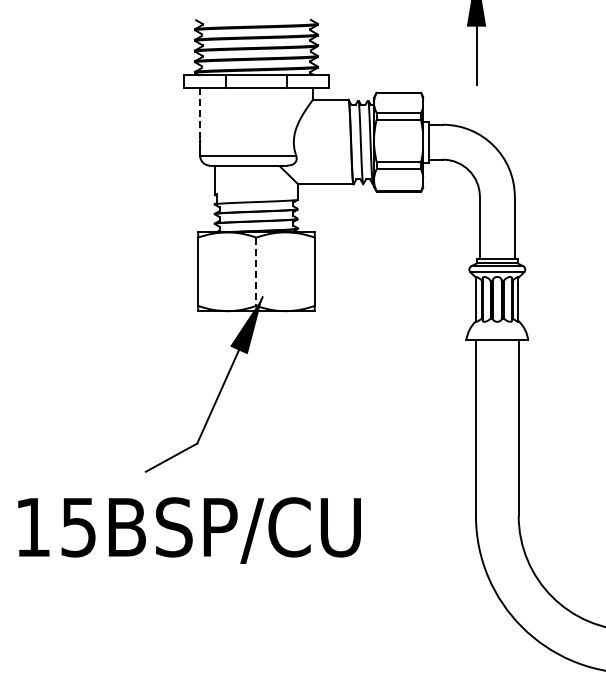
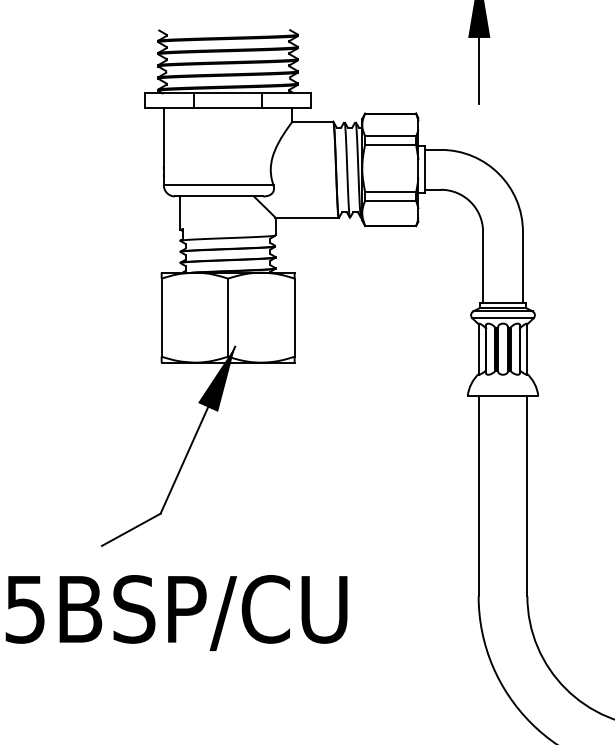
line: (200, 114) -> (164, 138), dashed -> solid
line: (256, 272) -> (228, 318), dashed -> solid

